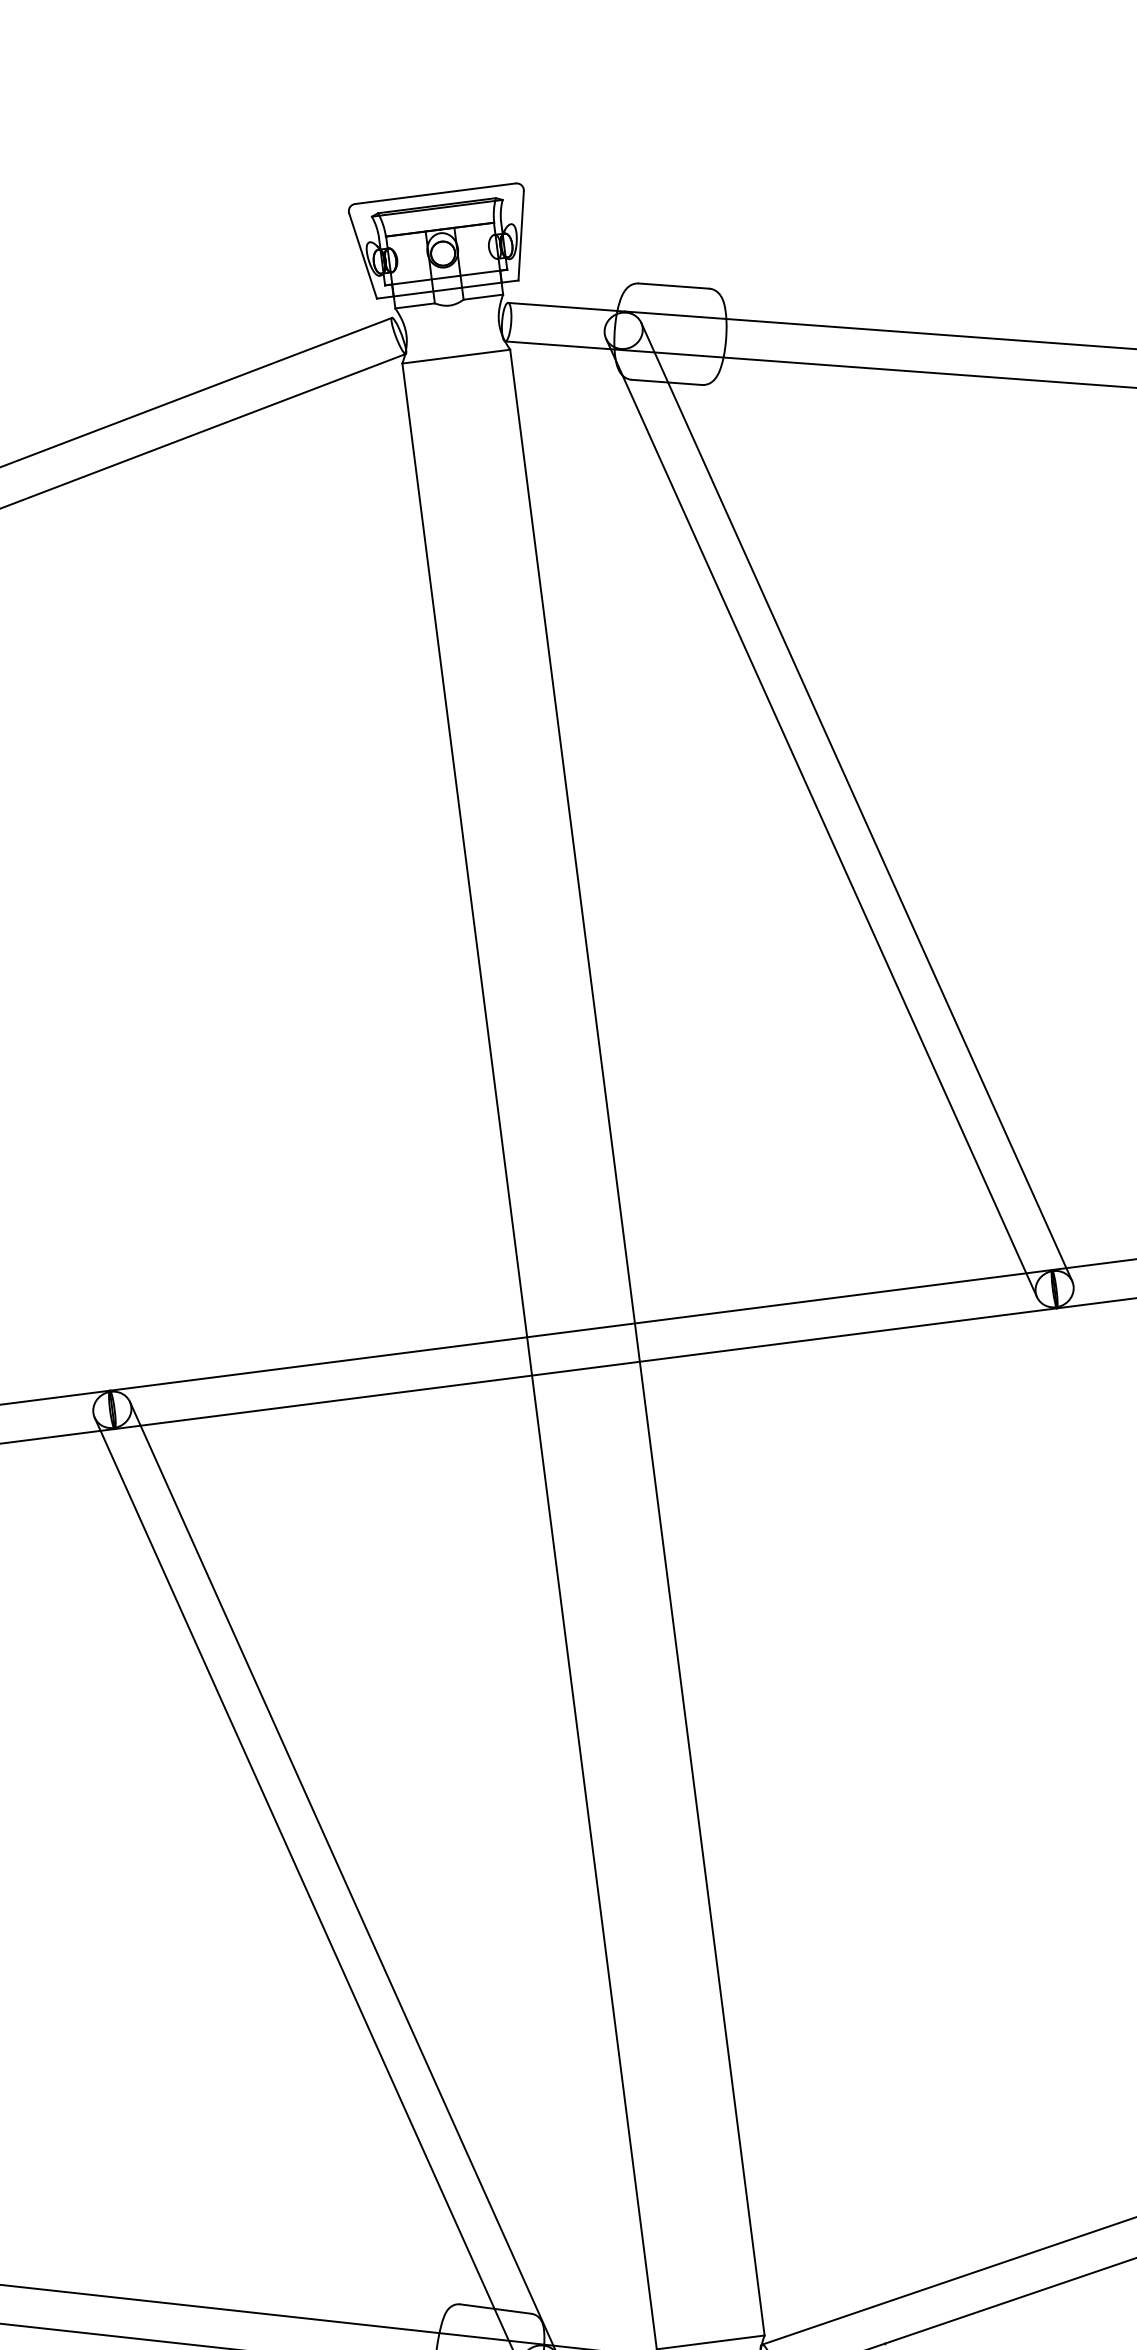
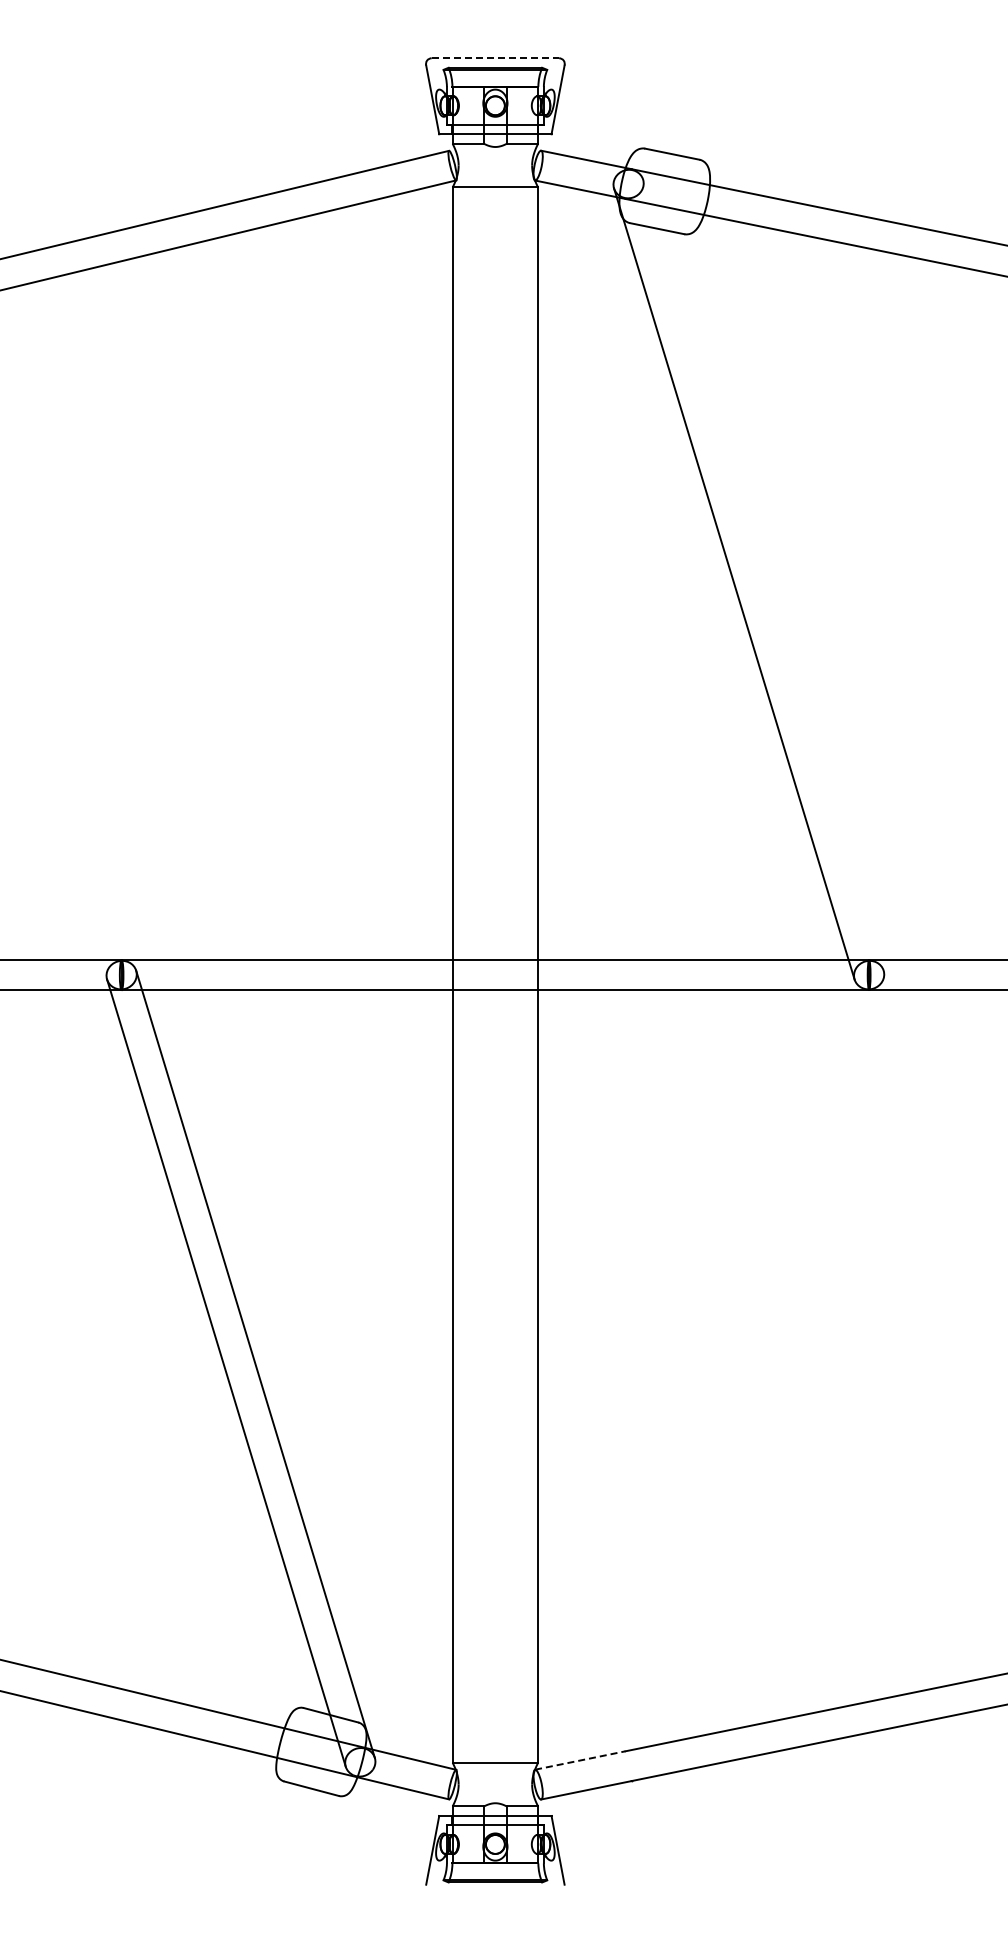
line: (435, 194) -> (495, 58), solid -> dashed
line: (856, 801) -> (763, 574), removed
line: (817, 2325) -> (580, 1760), solid -> dashed

